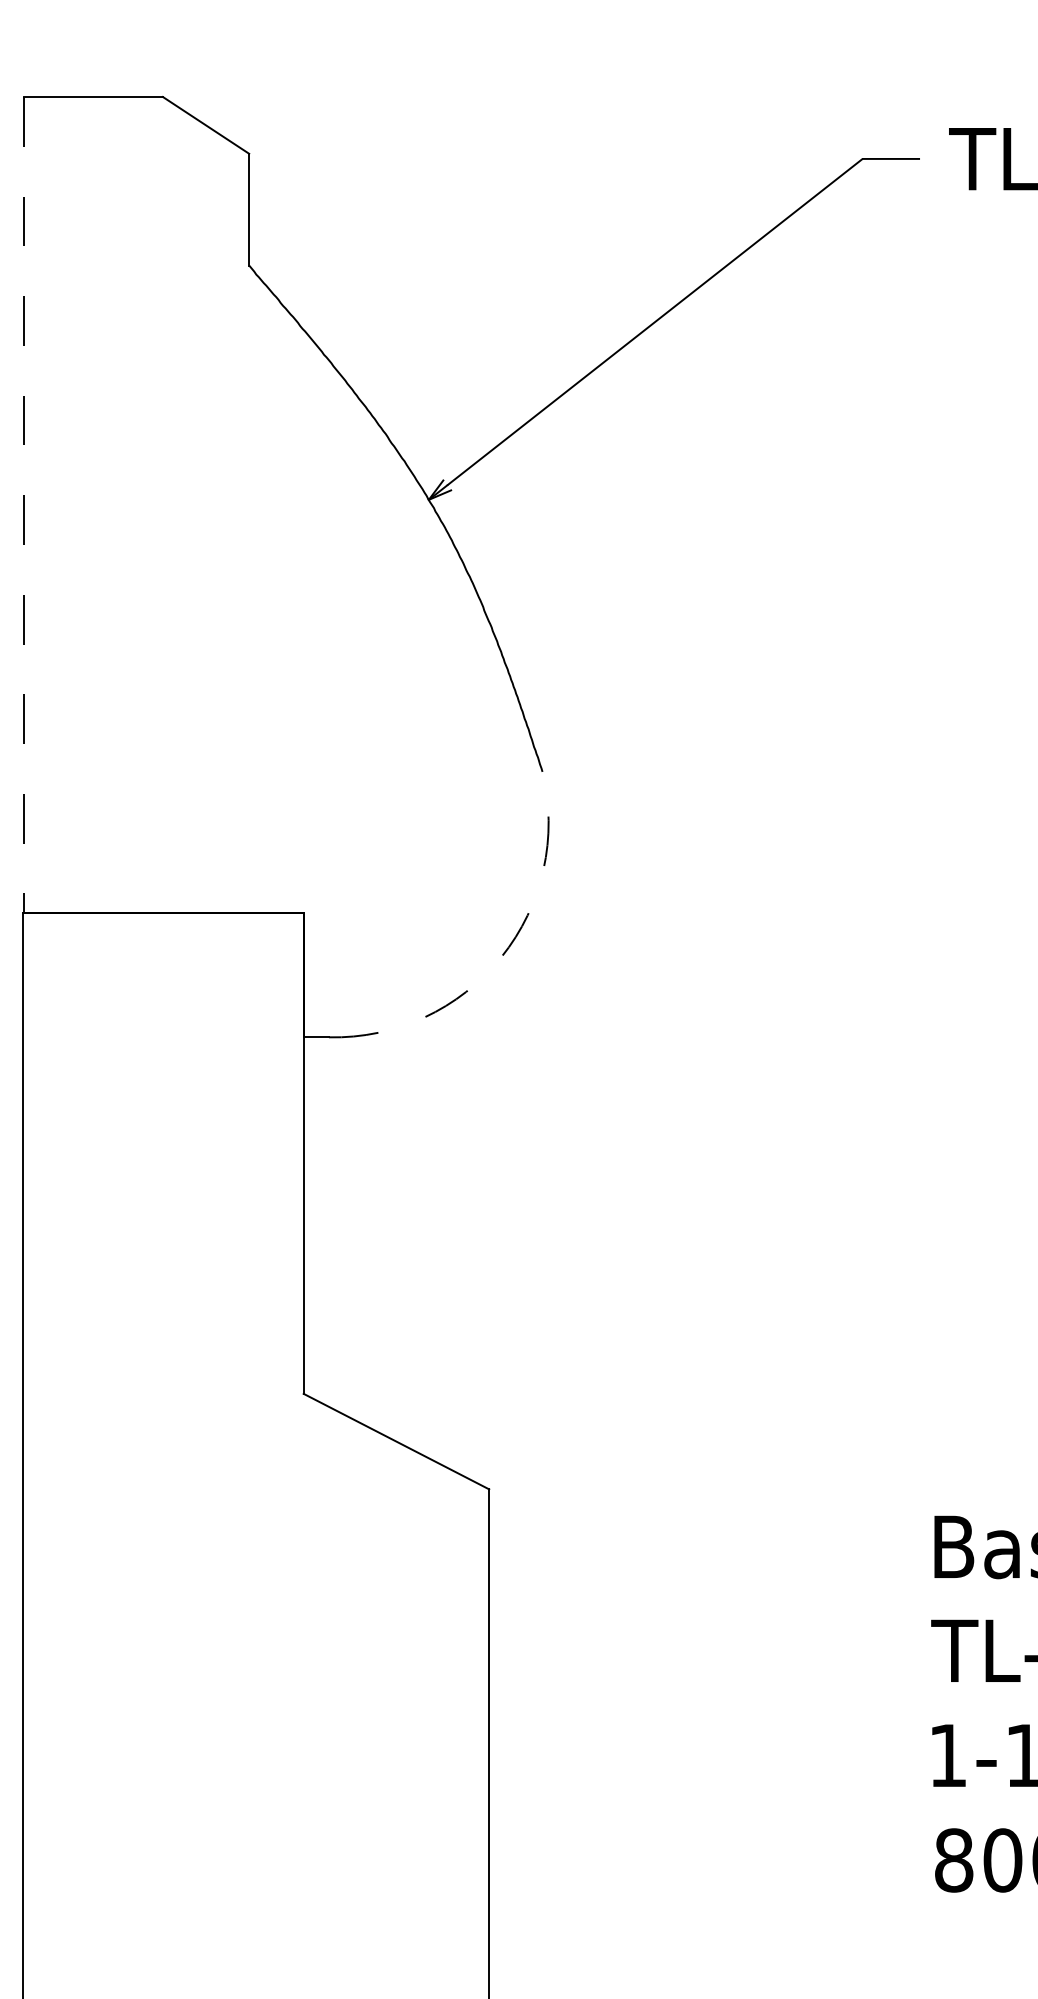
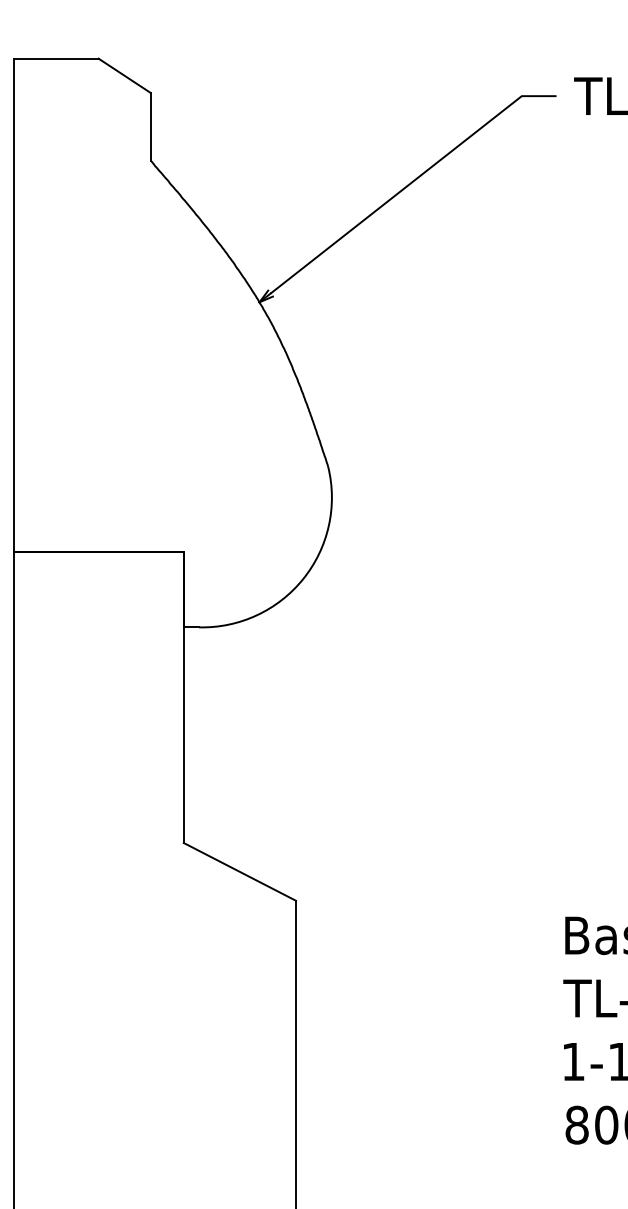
line: (23, 505) -> (14, 305), dashed -> solid
arc: (501, 956) -> (303, 578), dashed -> solid

